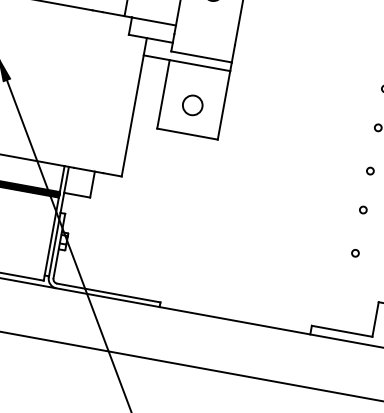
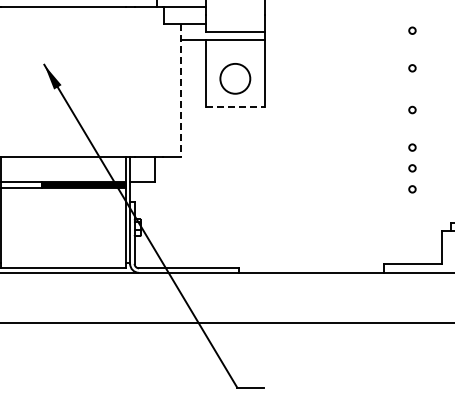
circle: (192, 105) -> (235, 78), size x1.6
line: (134, 107) -> (181, 90), solid -> dashed
line: (187, 134) -> (235, 106), solid -> dashed
circle: (359, 231) -> (412, 168), added

